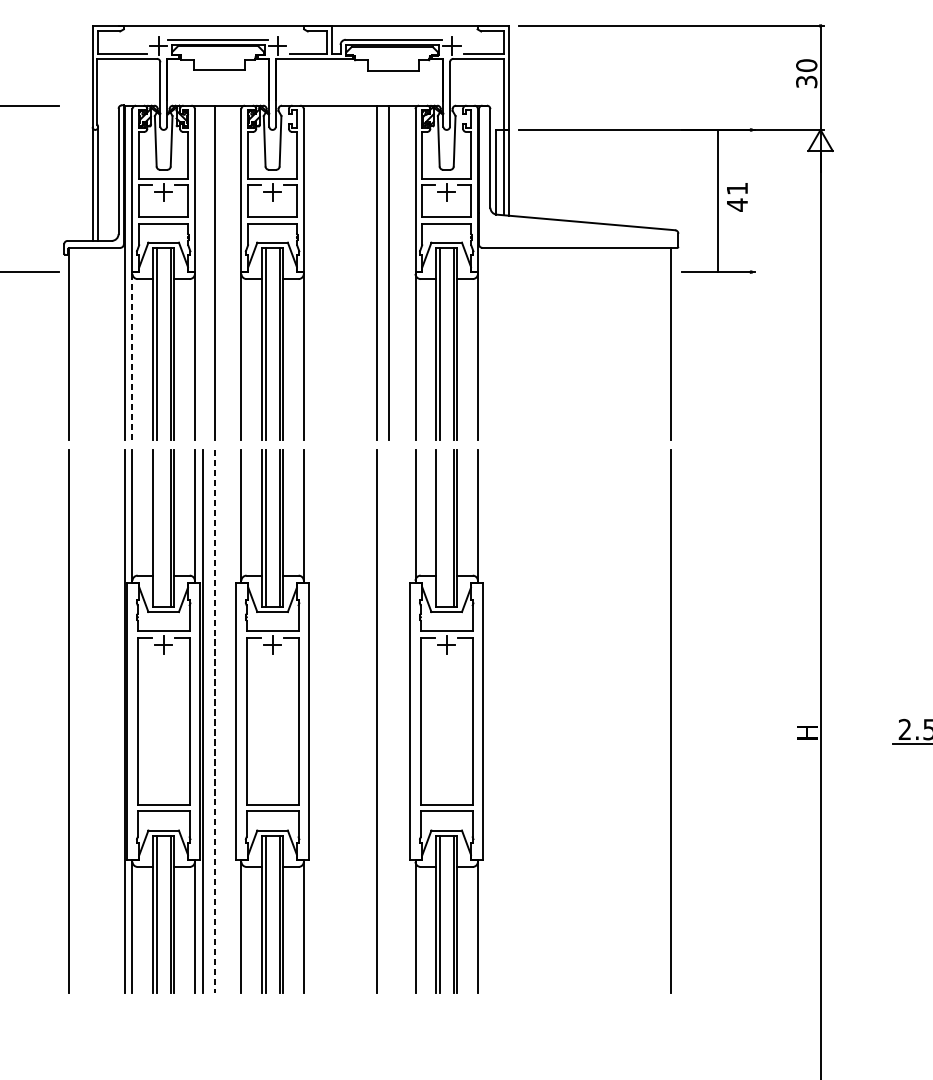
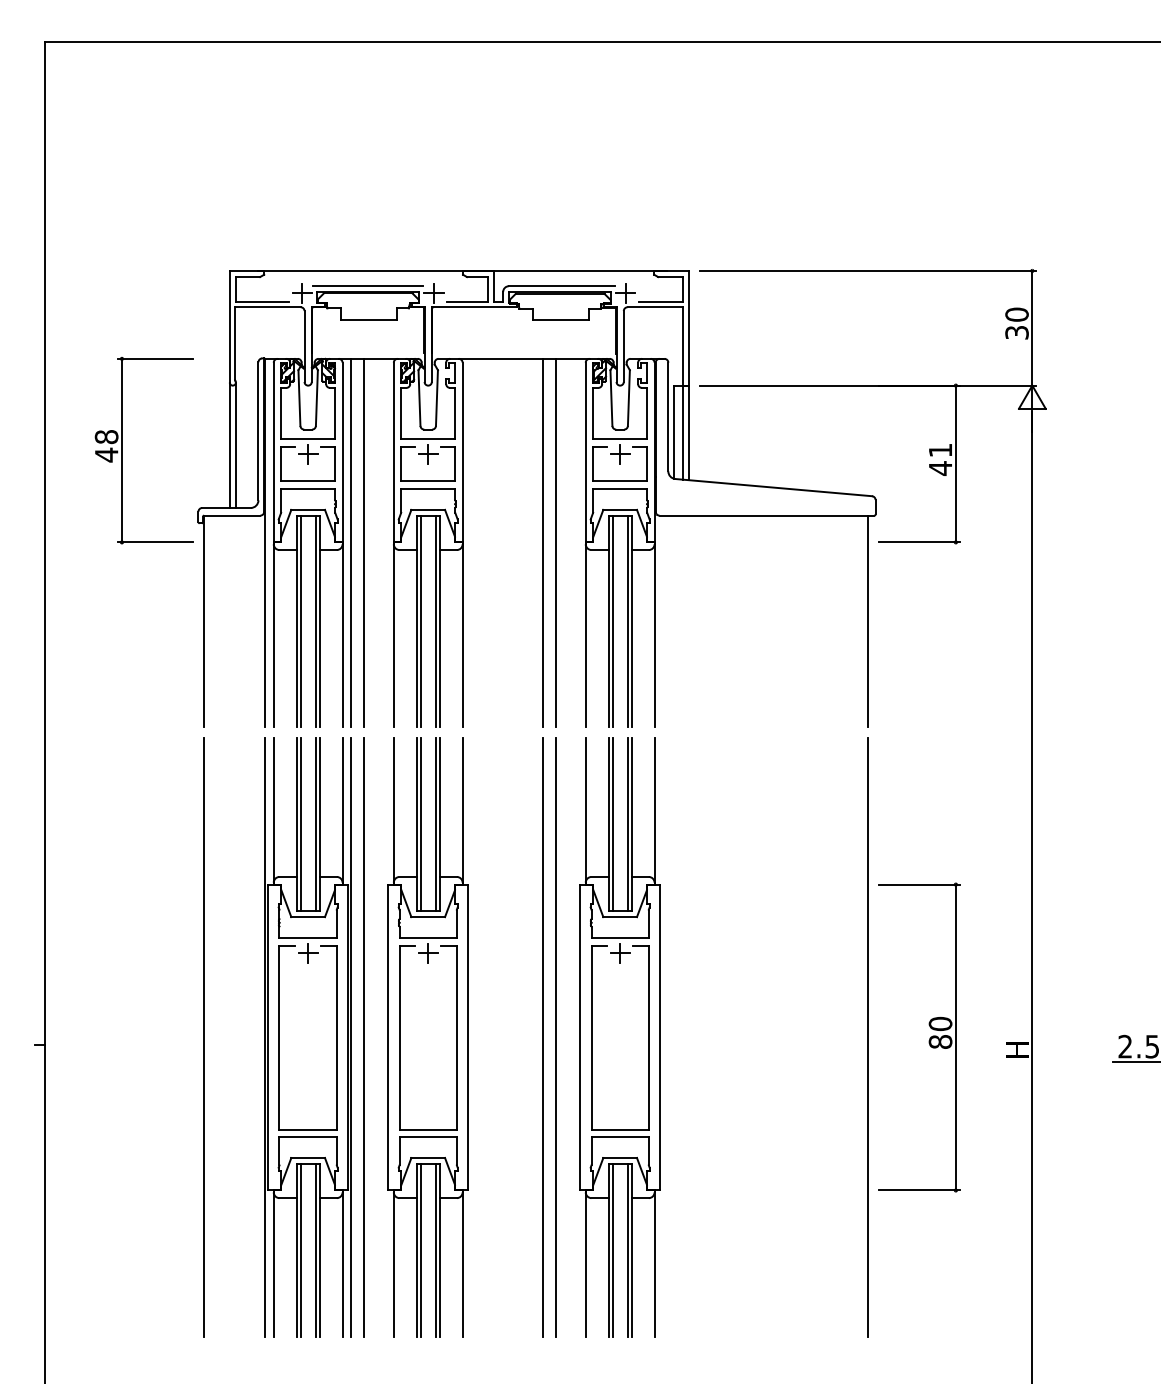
line: (717, 200) -> (955, 463), moved
line: (202, 272) -> (350, 542), added
line: (132, 357) -> (273, 636), dashed -> solid
line: (156, 528) -> (300, 824), added
line: (439, 528) -> (612, 824), added
line: (388, 721) -> (555, 1037), added
line: (214, 722) -> (364, 1038), dashed -> solid
part: (726, 723) -> (928, 1040), added

